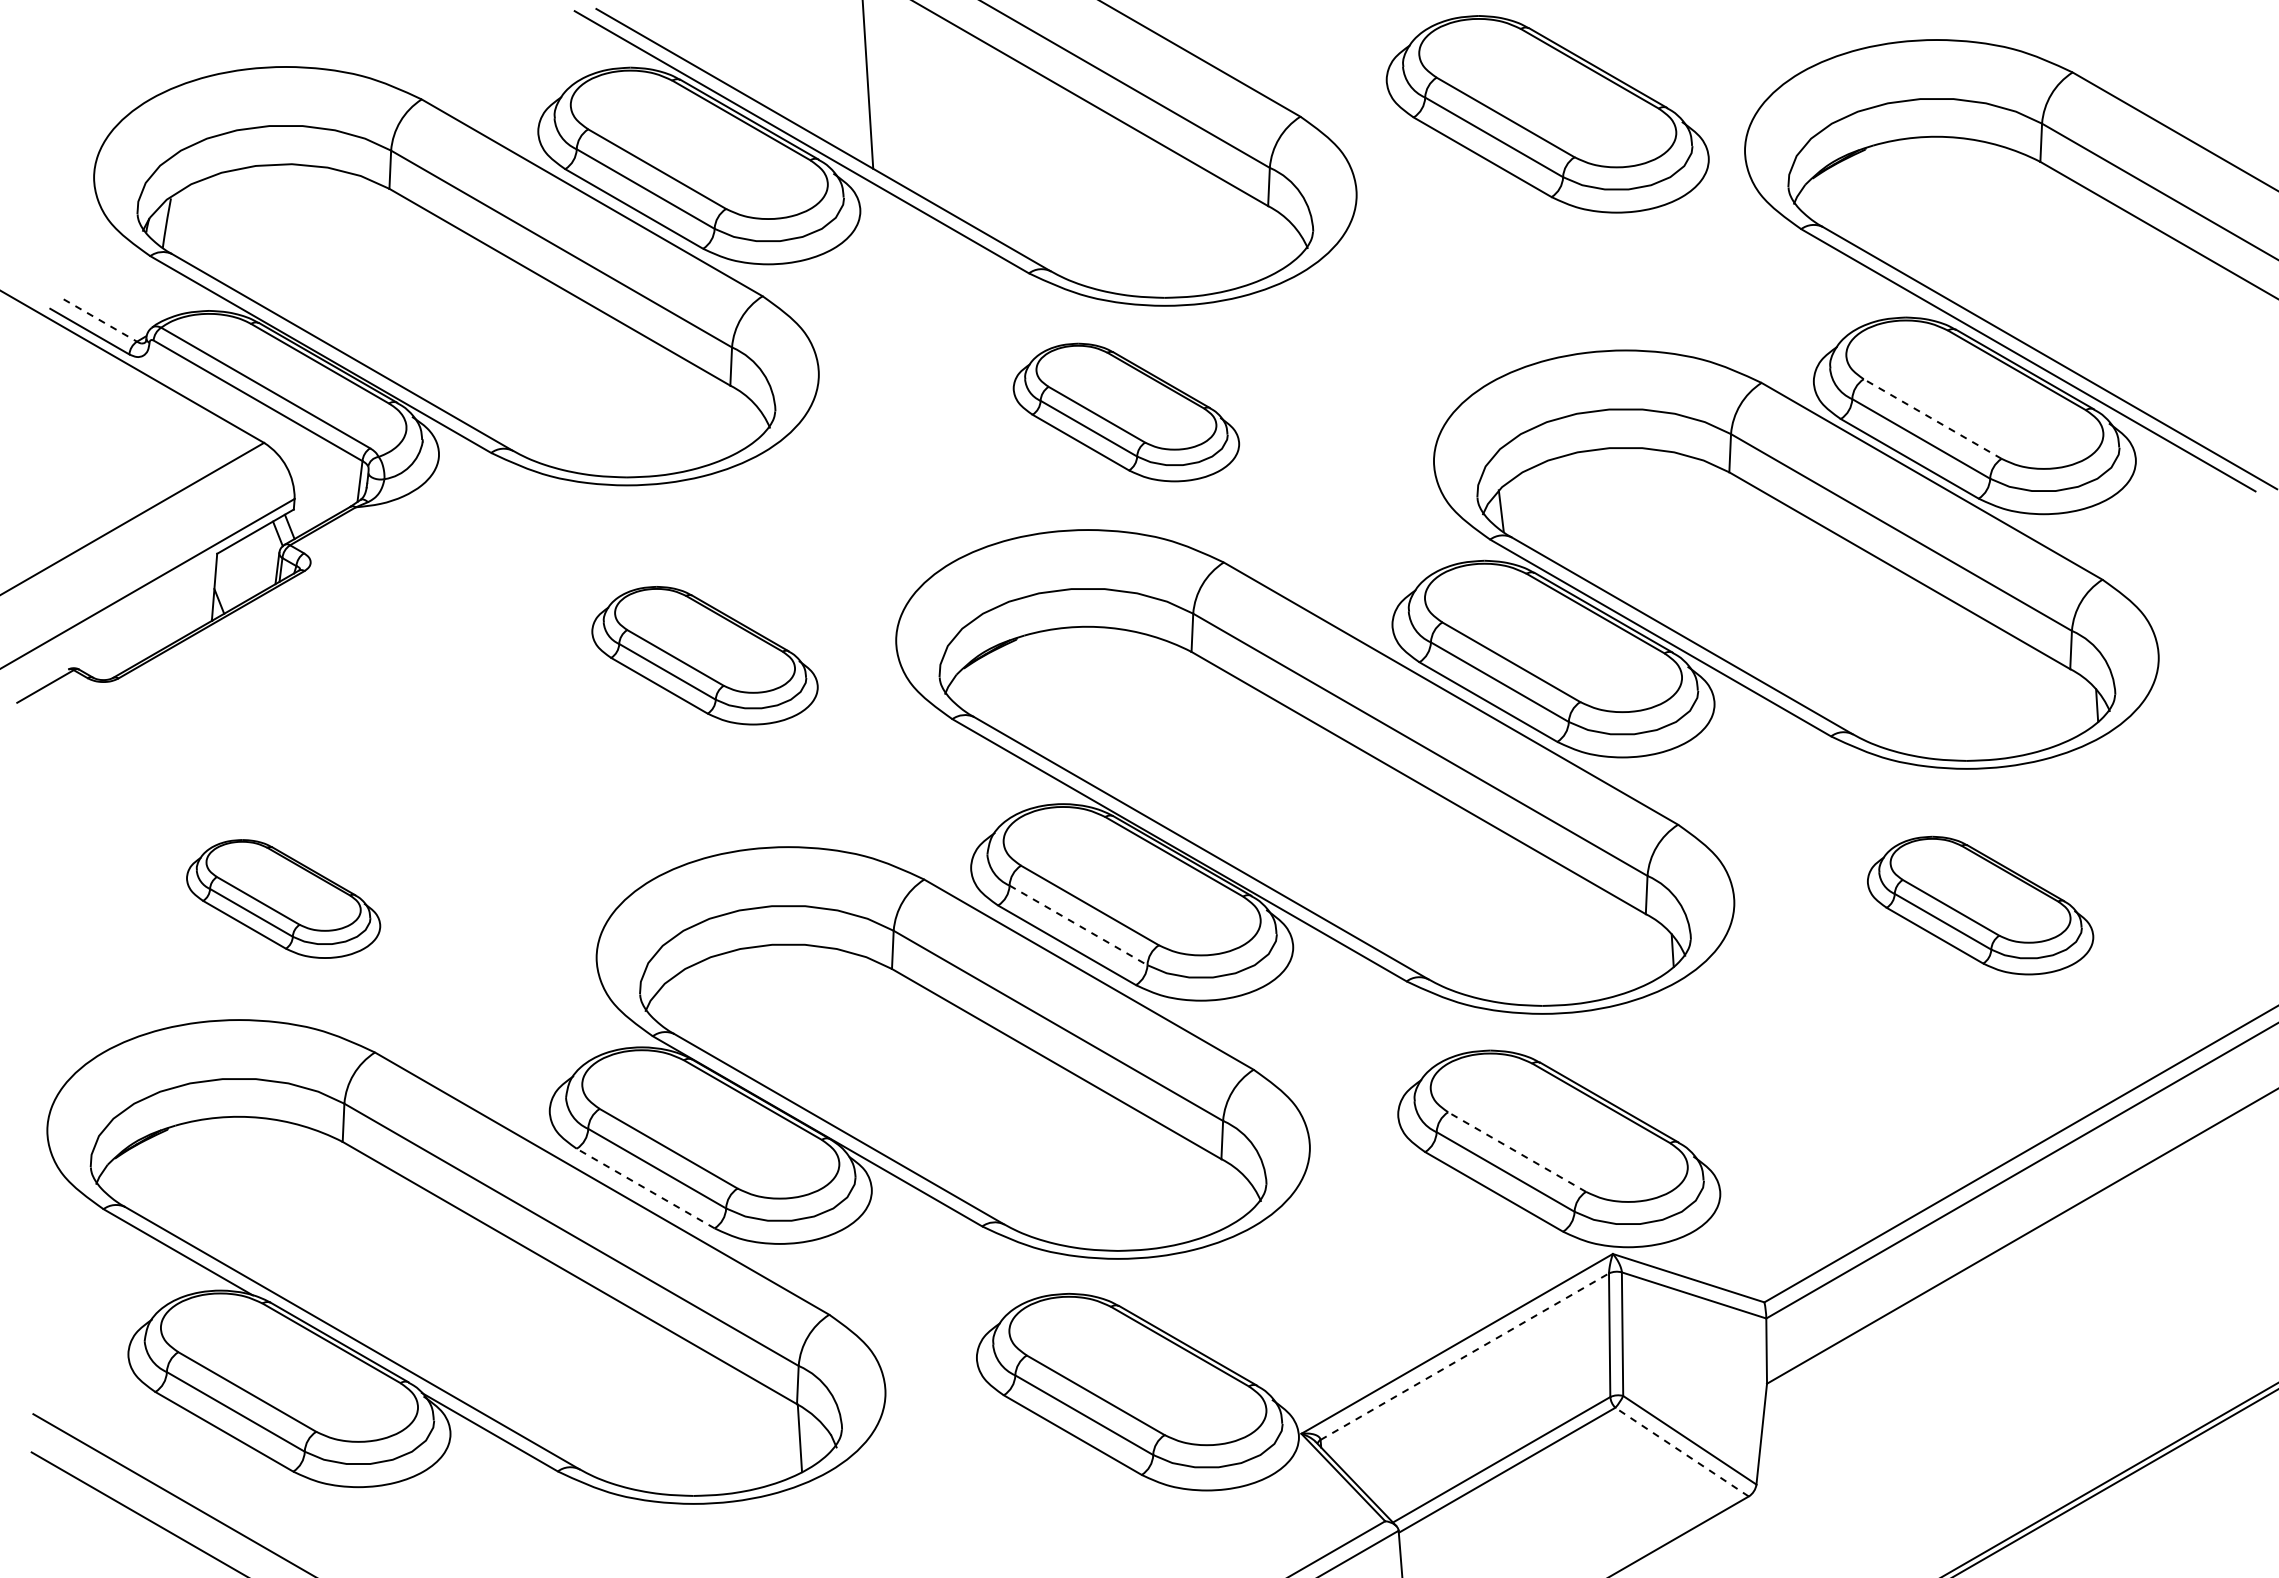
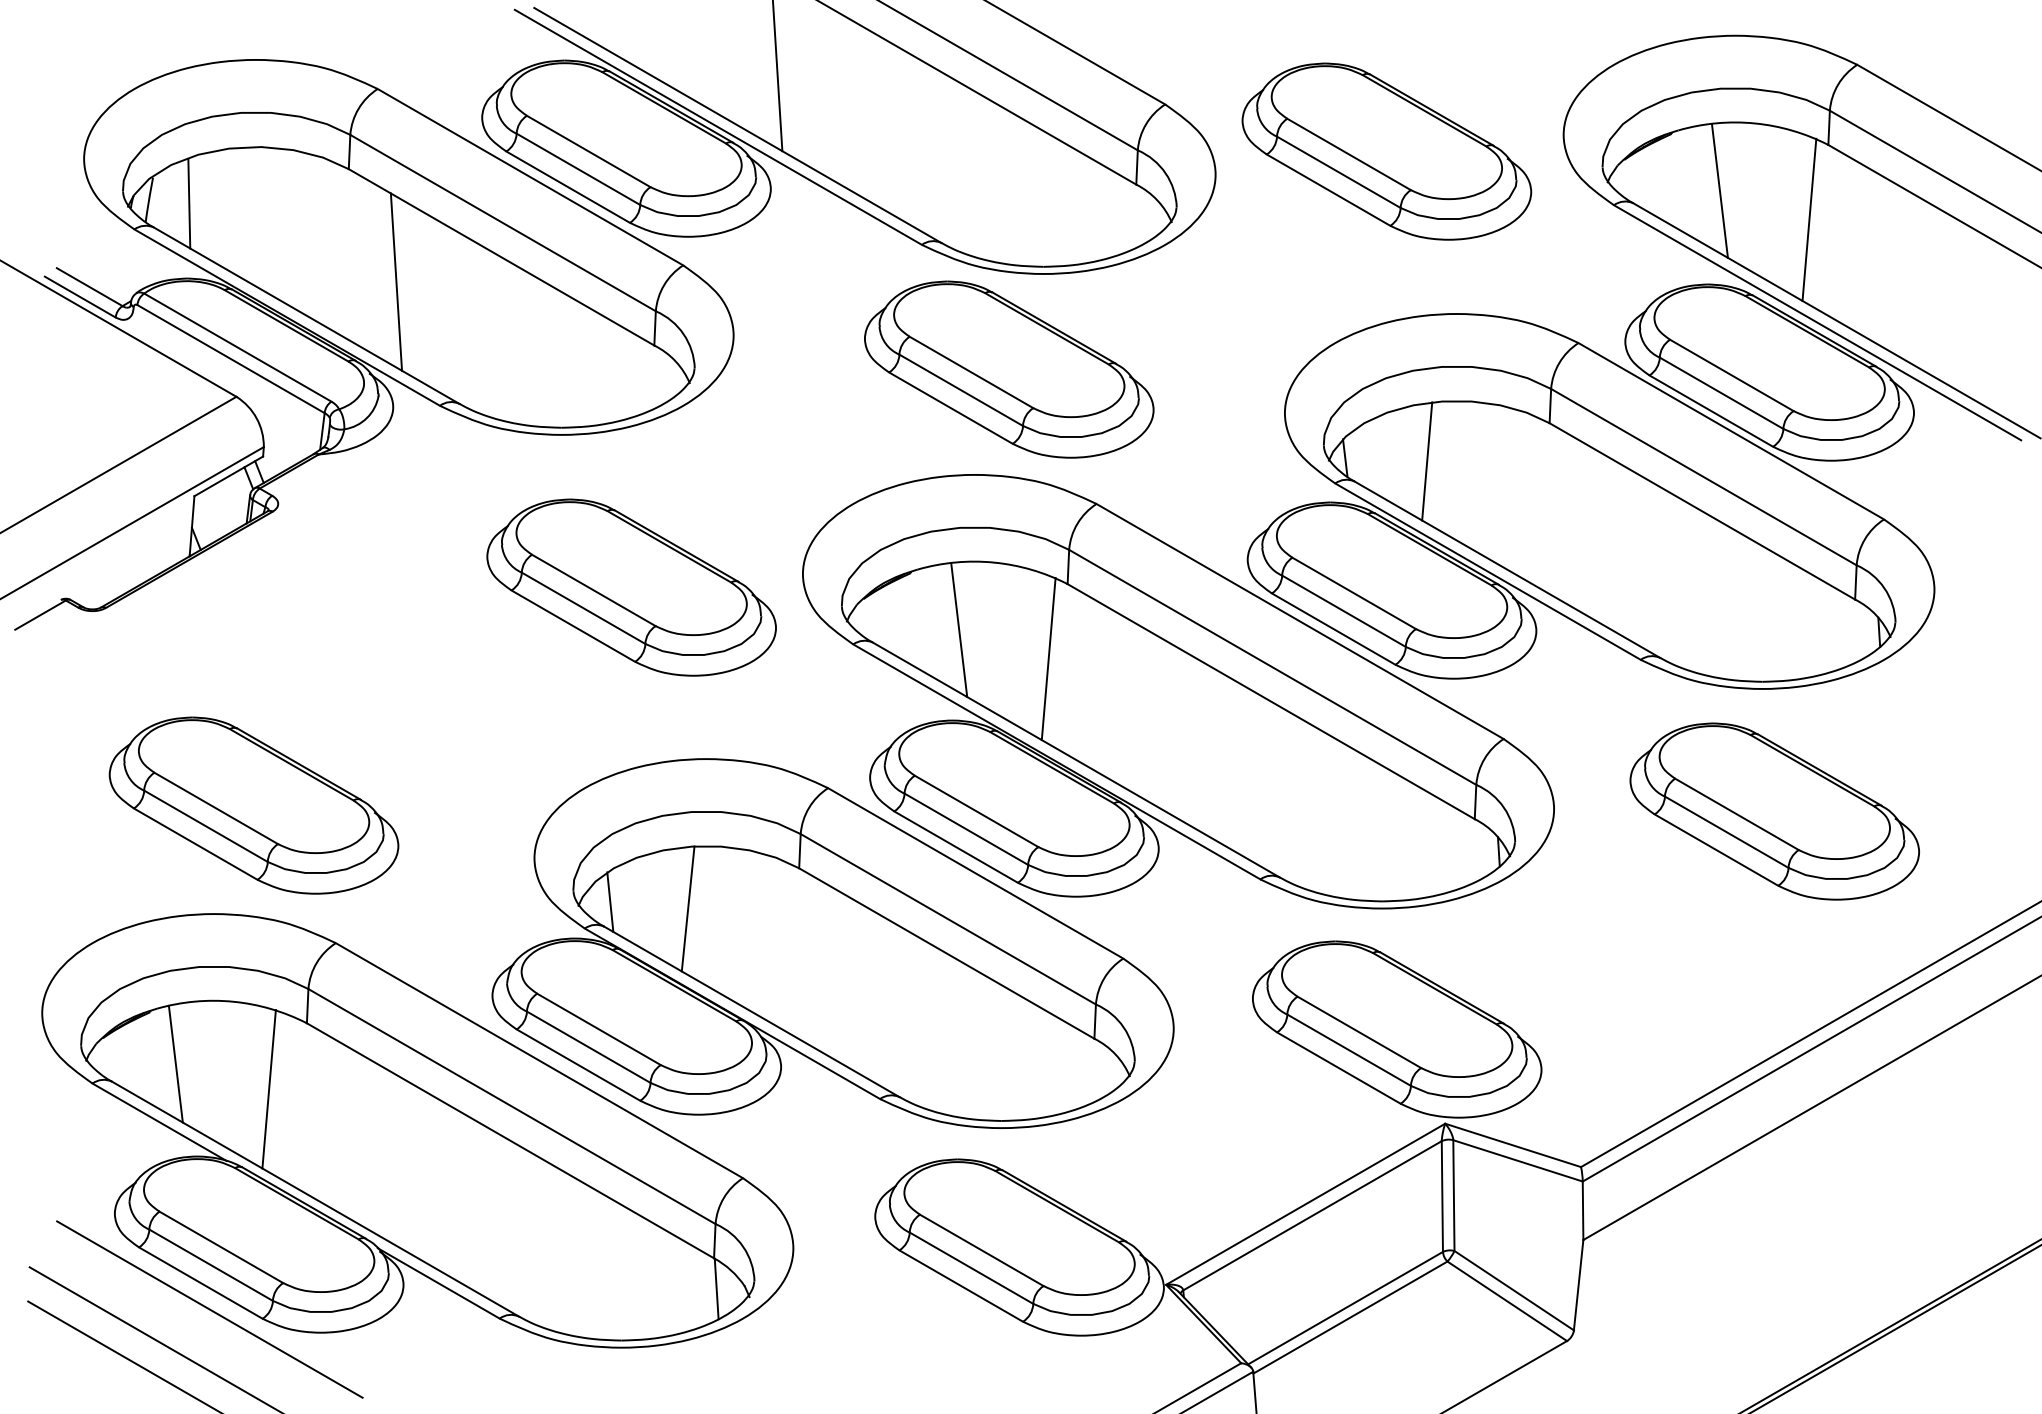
part: (1547, 114) -> (1386, 151), moved
line: (1919, 212) -> (1720, 190), added
line: (211, 227) -> (189, 203), added
line: (2018, 245) -> (1808, 219), added
line: (442, 314) -> (396, 281), added
line: (100, 320) -> (89, 287), dashed -> solid
part: (1126, 412) -> (1009, 369), size x1.43
line: (1932, 419) -> (1731, 375), dashed -> solid
line: (1592, 514) -> (1426, 460), added
part: (704, 655) -> (631, 587), size x1.43
line: (1070, 702) -> (959, 629), added
line: (1170, 735) -> (1048, 659), added
part: (283, 898) -> (253, 805), size x1.67
part: (1980, 905) -> (1774, 811), size x1.43
line: (1078, 925) -> (966, 829), dashed -> solid
line: (680, 1006) -> (609, 901), added
line: (768, 1014) -> (688, 909), added
line: (1517, 1152) -> (1359, 1032), dashed -> solid
line: (196, 1187) -> (175, 1064), added
line: (645, 1188) -> (578, 1065), dashed -> solid
line: (300, 1215) -> (269, 1089), added
line: (1464, 1356) -> (1312, 1215), dashed -> solid
line: (1681, 1451) -> (1506, 1300), dashed -> solid
line: (234, 1460) -> (209, 1308), added

